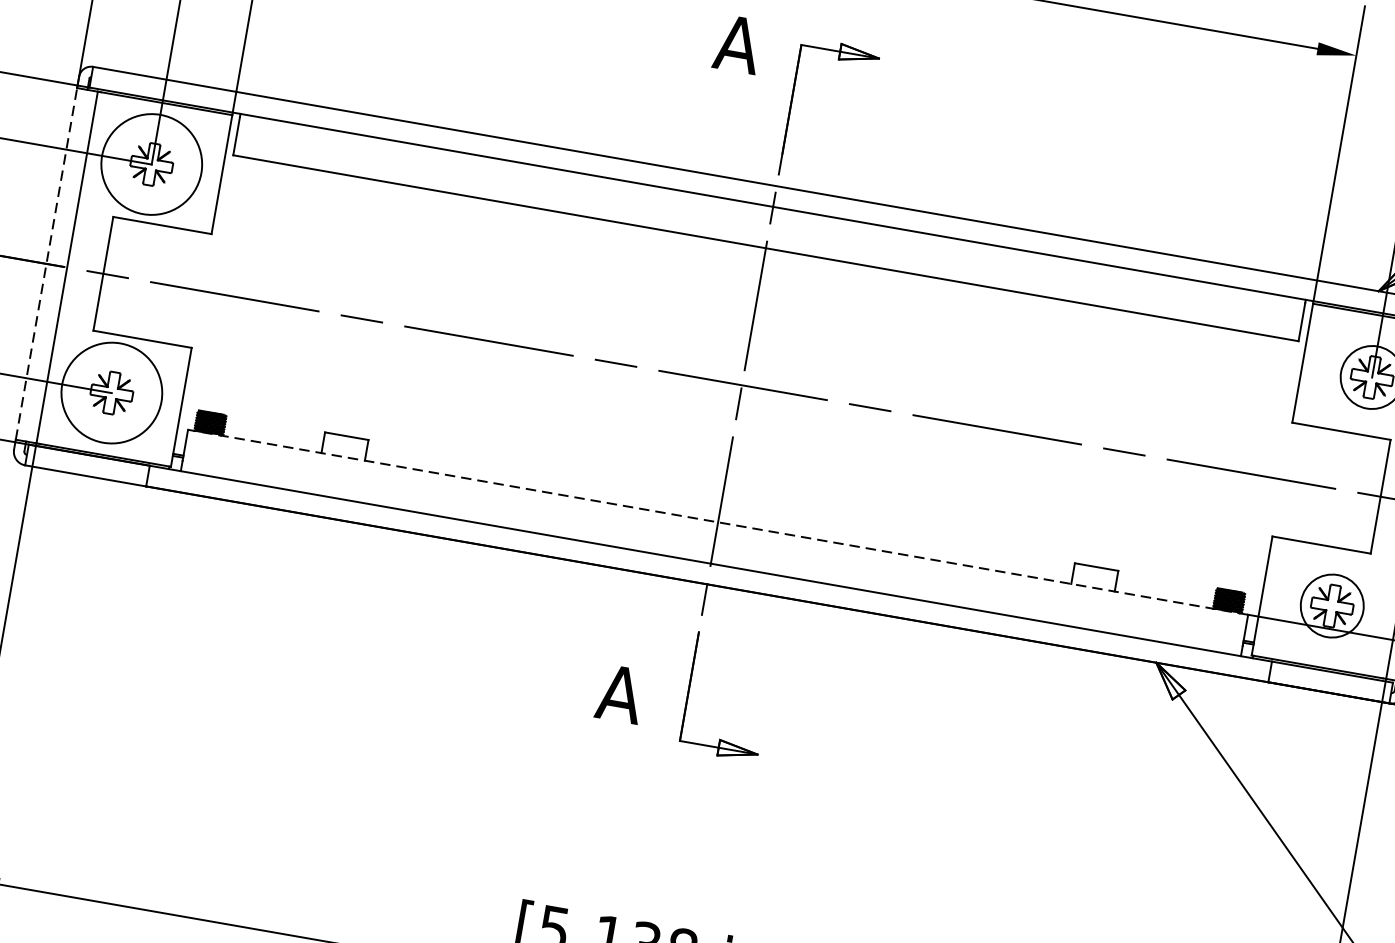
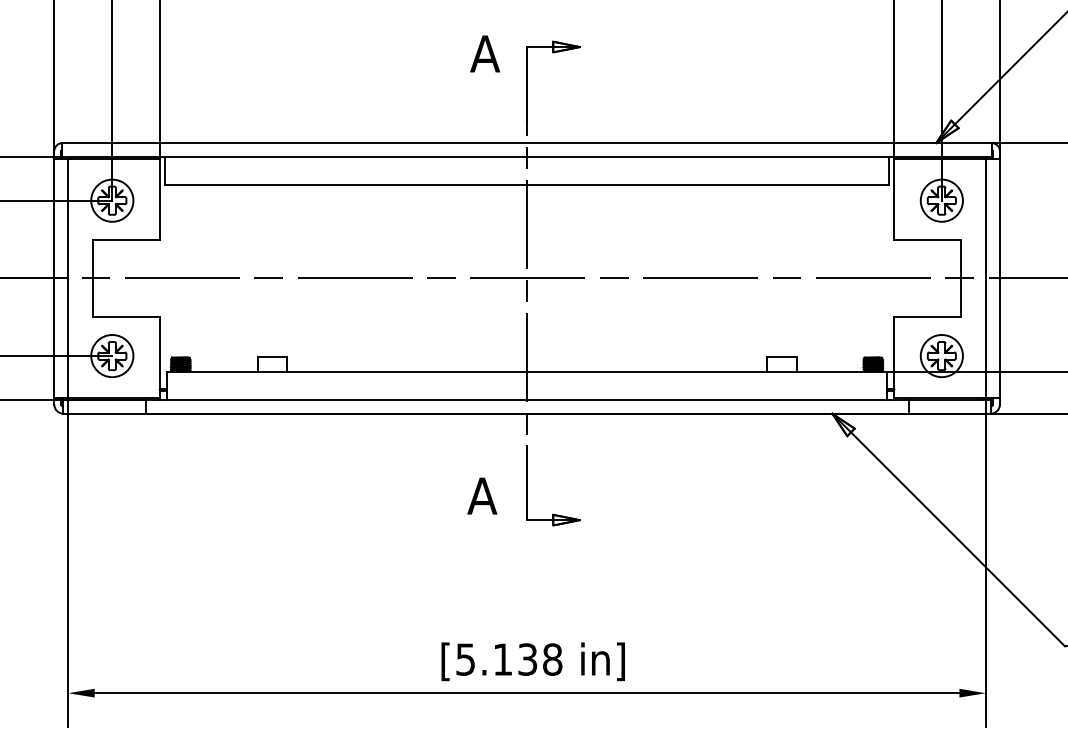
circle: (152, 164) -> (112, 200), size x0.62
line: (46, 264) -> (54, 278), dashed -> solid
circle: (112, 392) -> (112, 355), size x0.62
line: (717, 522) -> (526, 371), dashed -> solid

